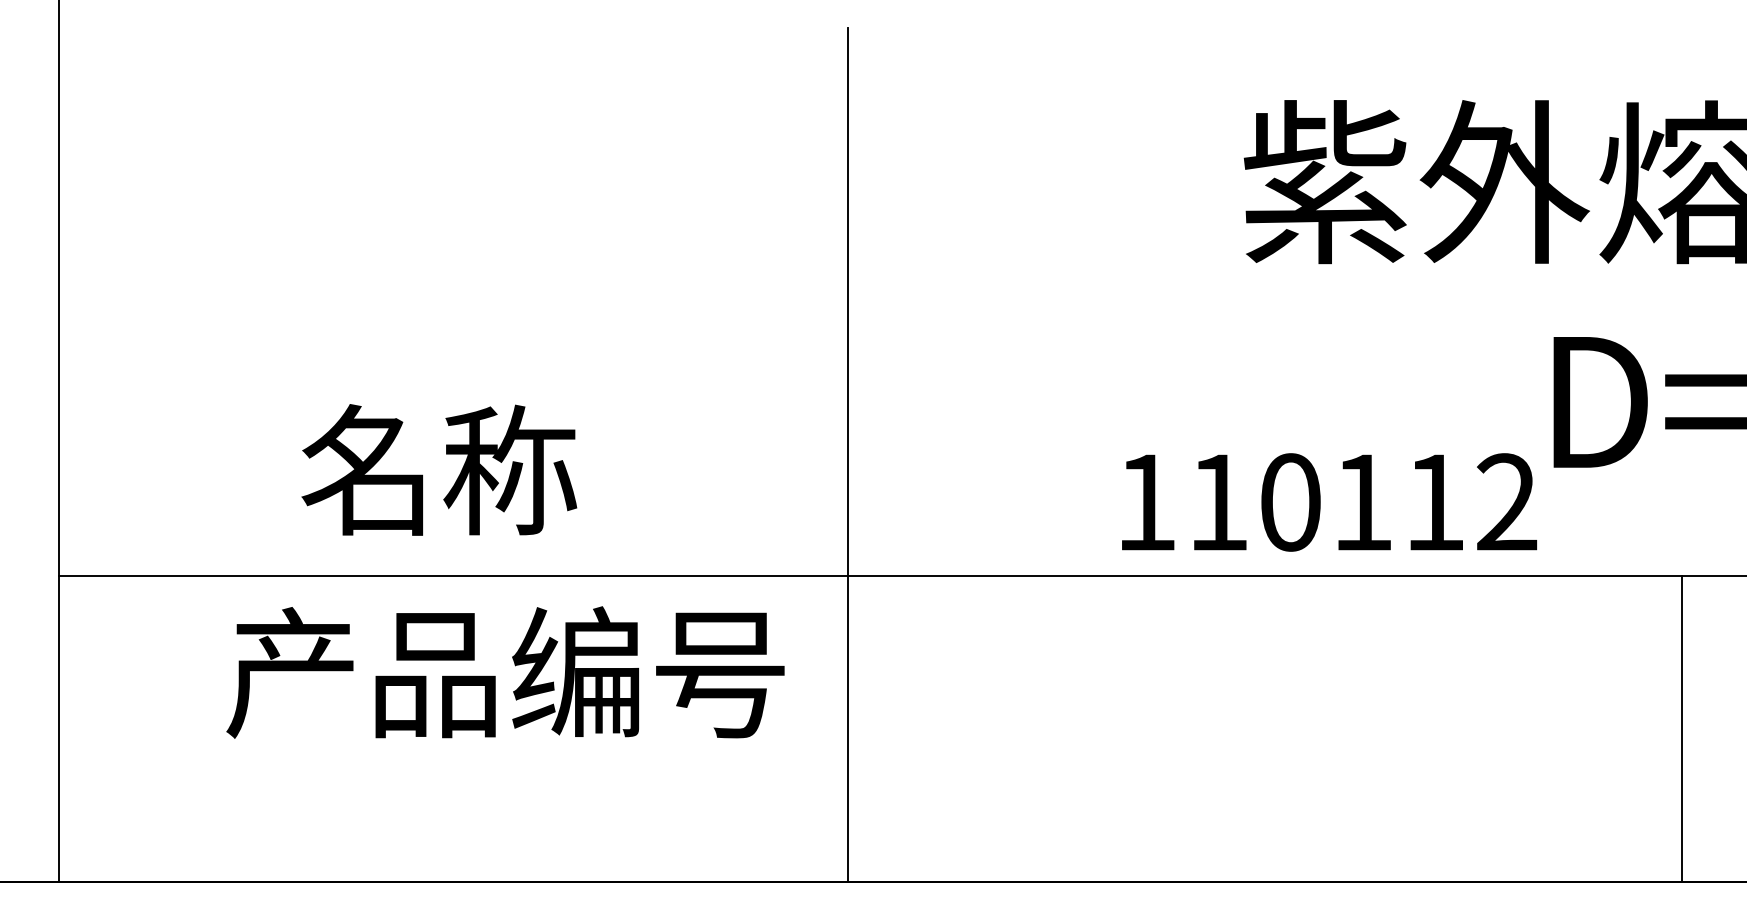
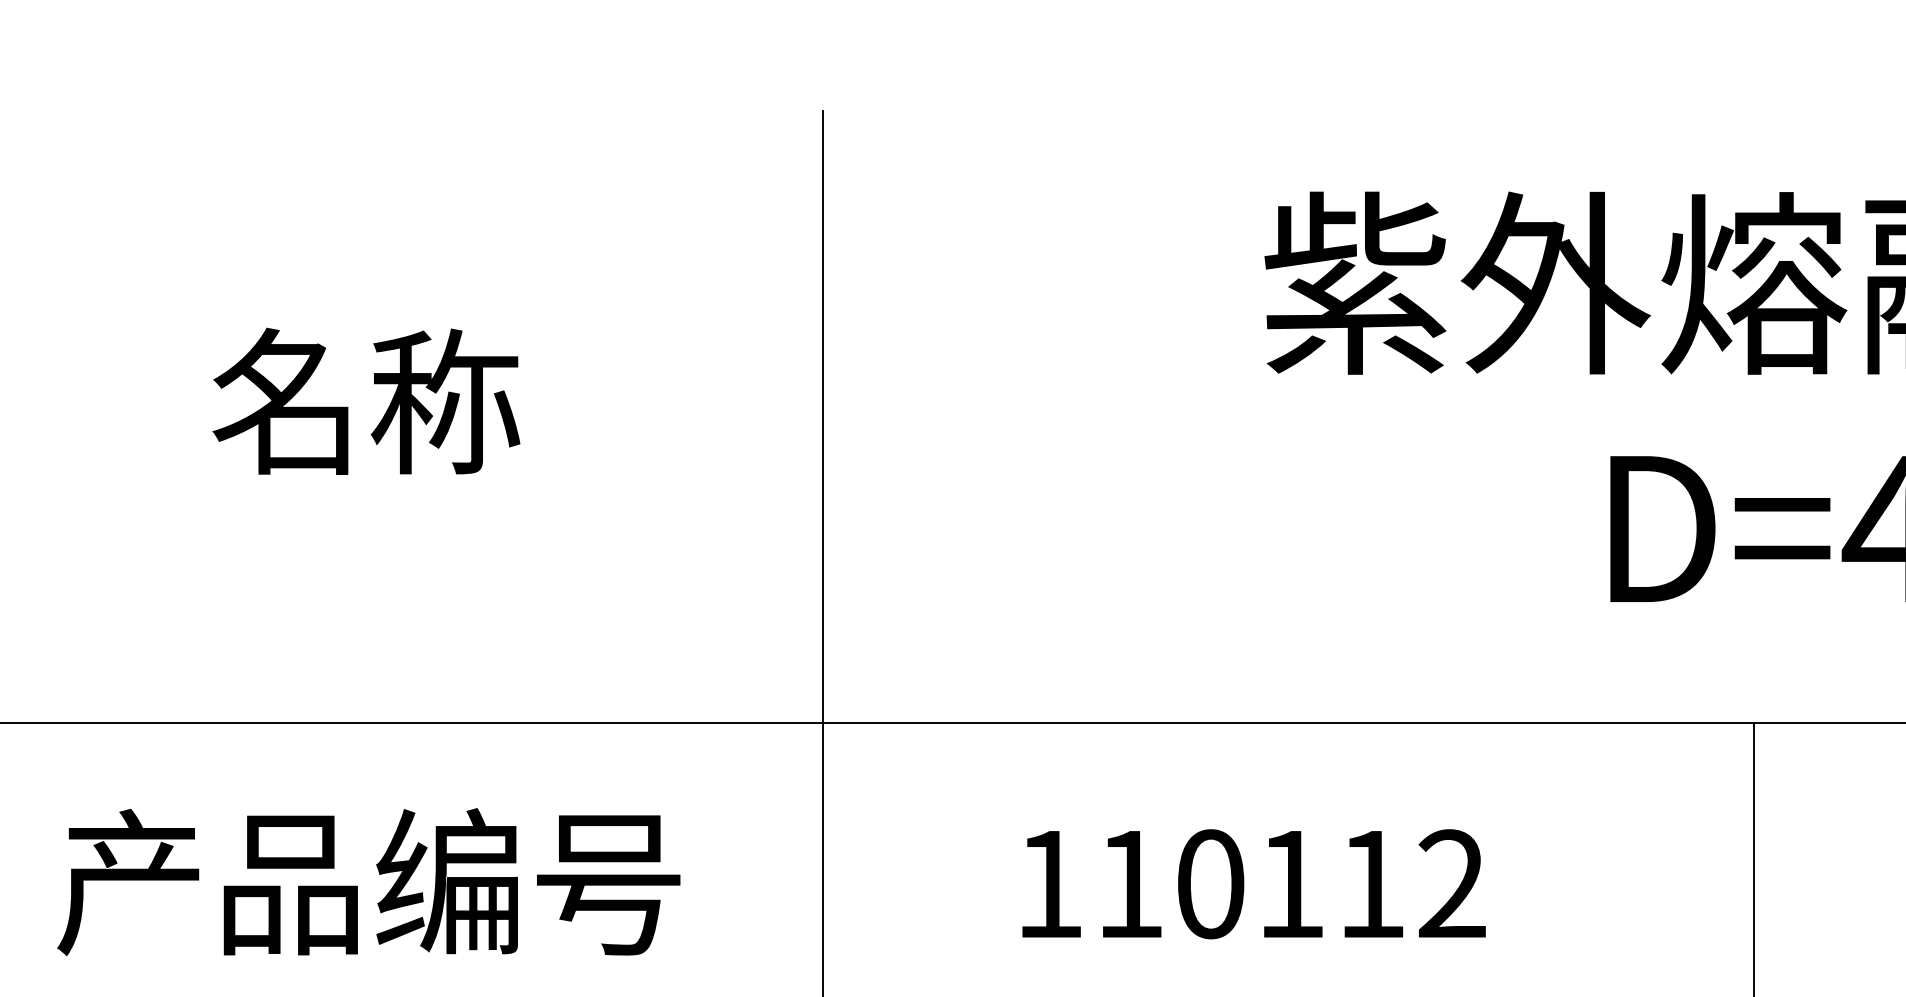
text: (439, 469) -> (366, 400), moved
text: (1329, 502) -> (1254, 884), moved
text: (505, 672) -> (368, 882), moved

